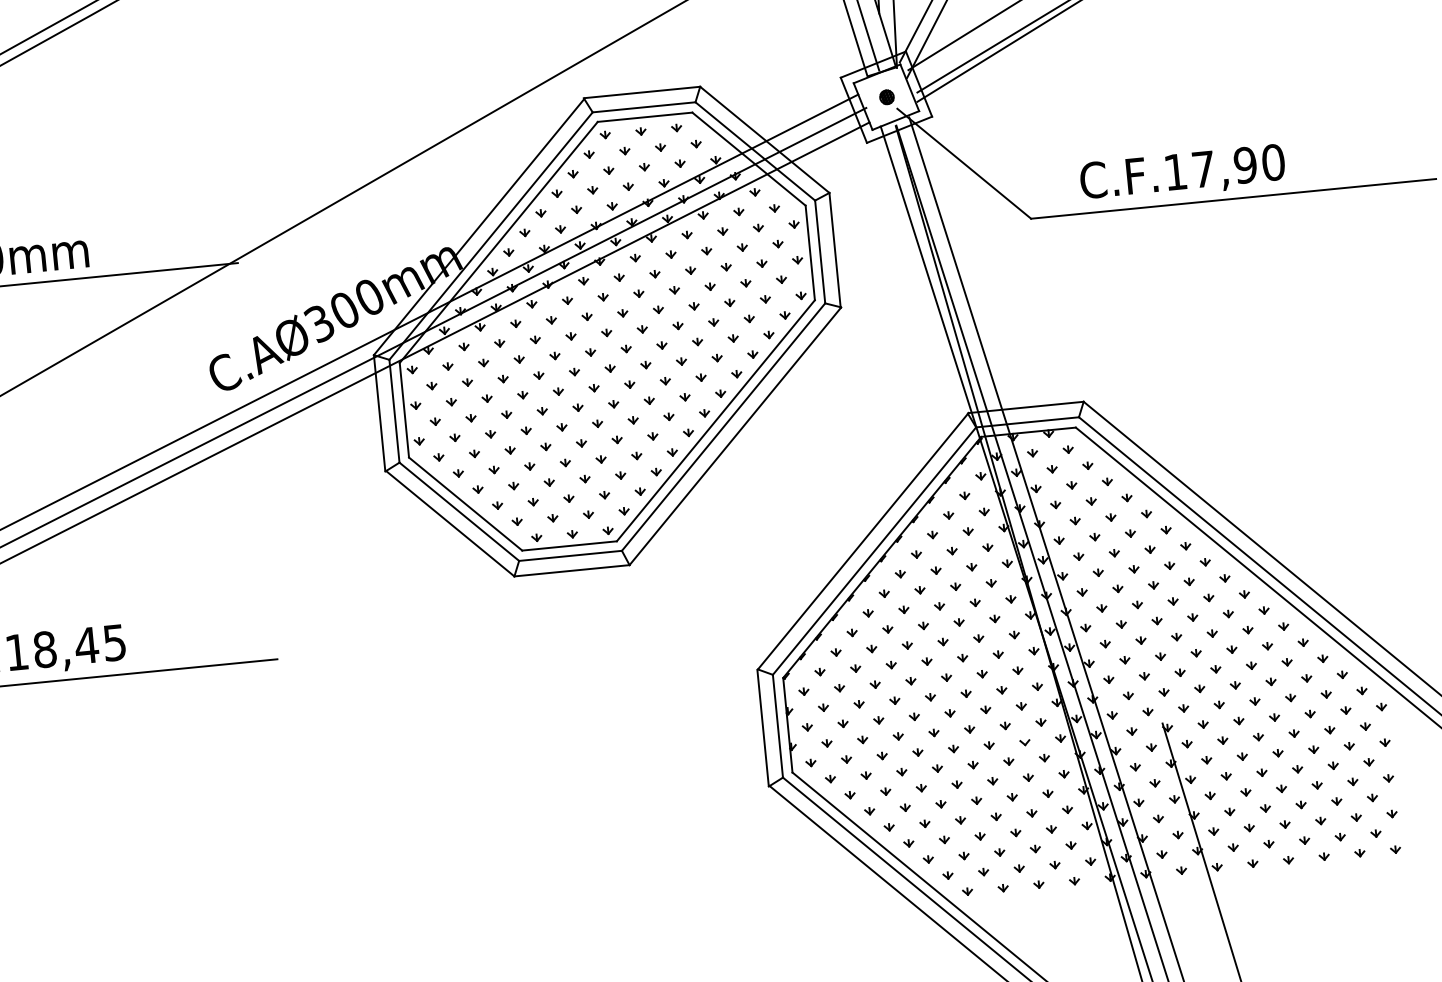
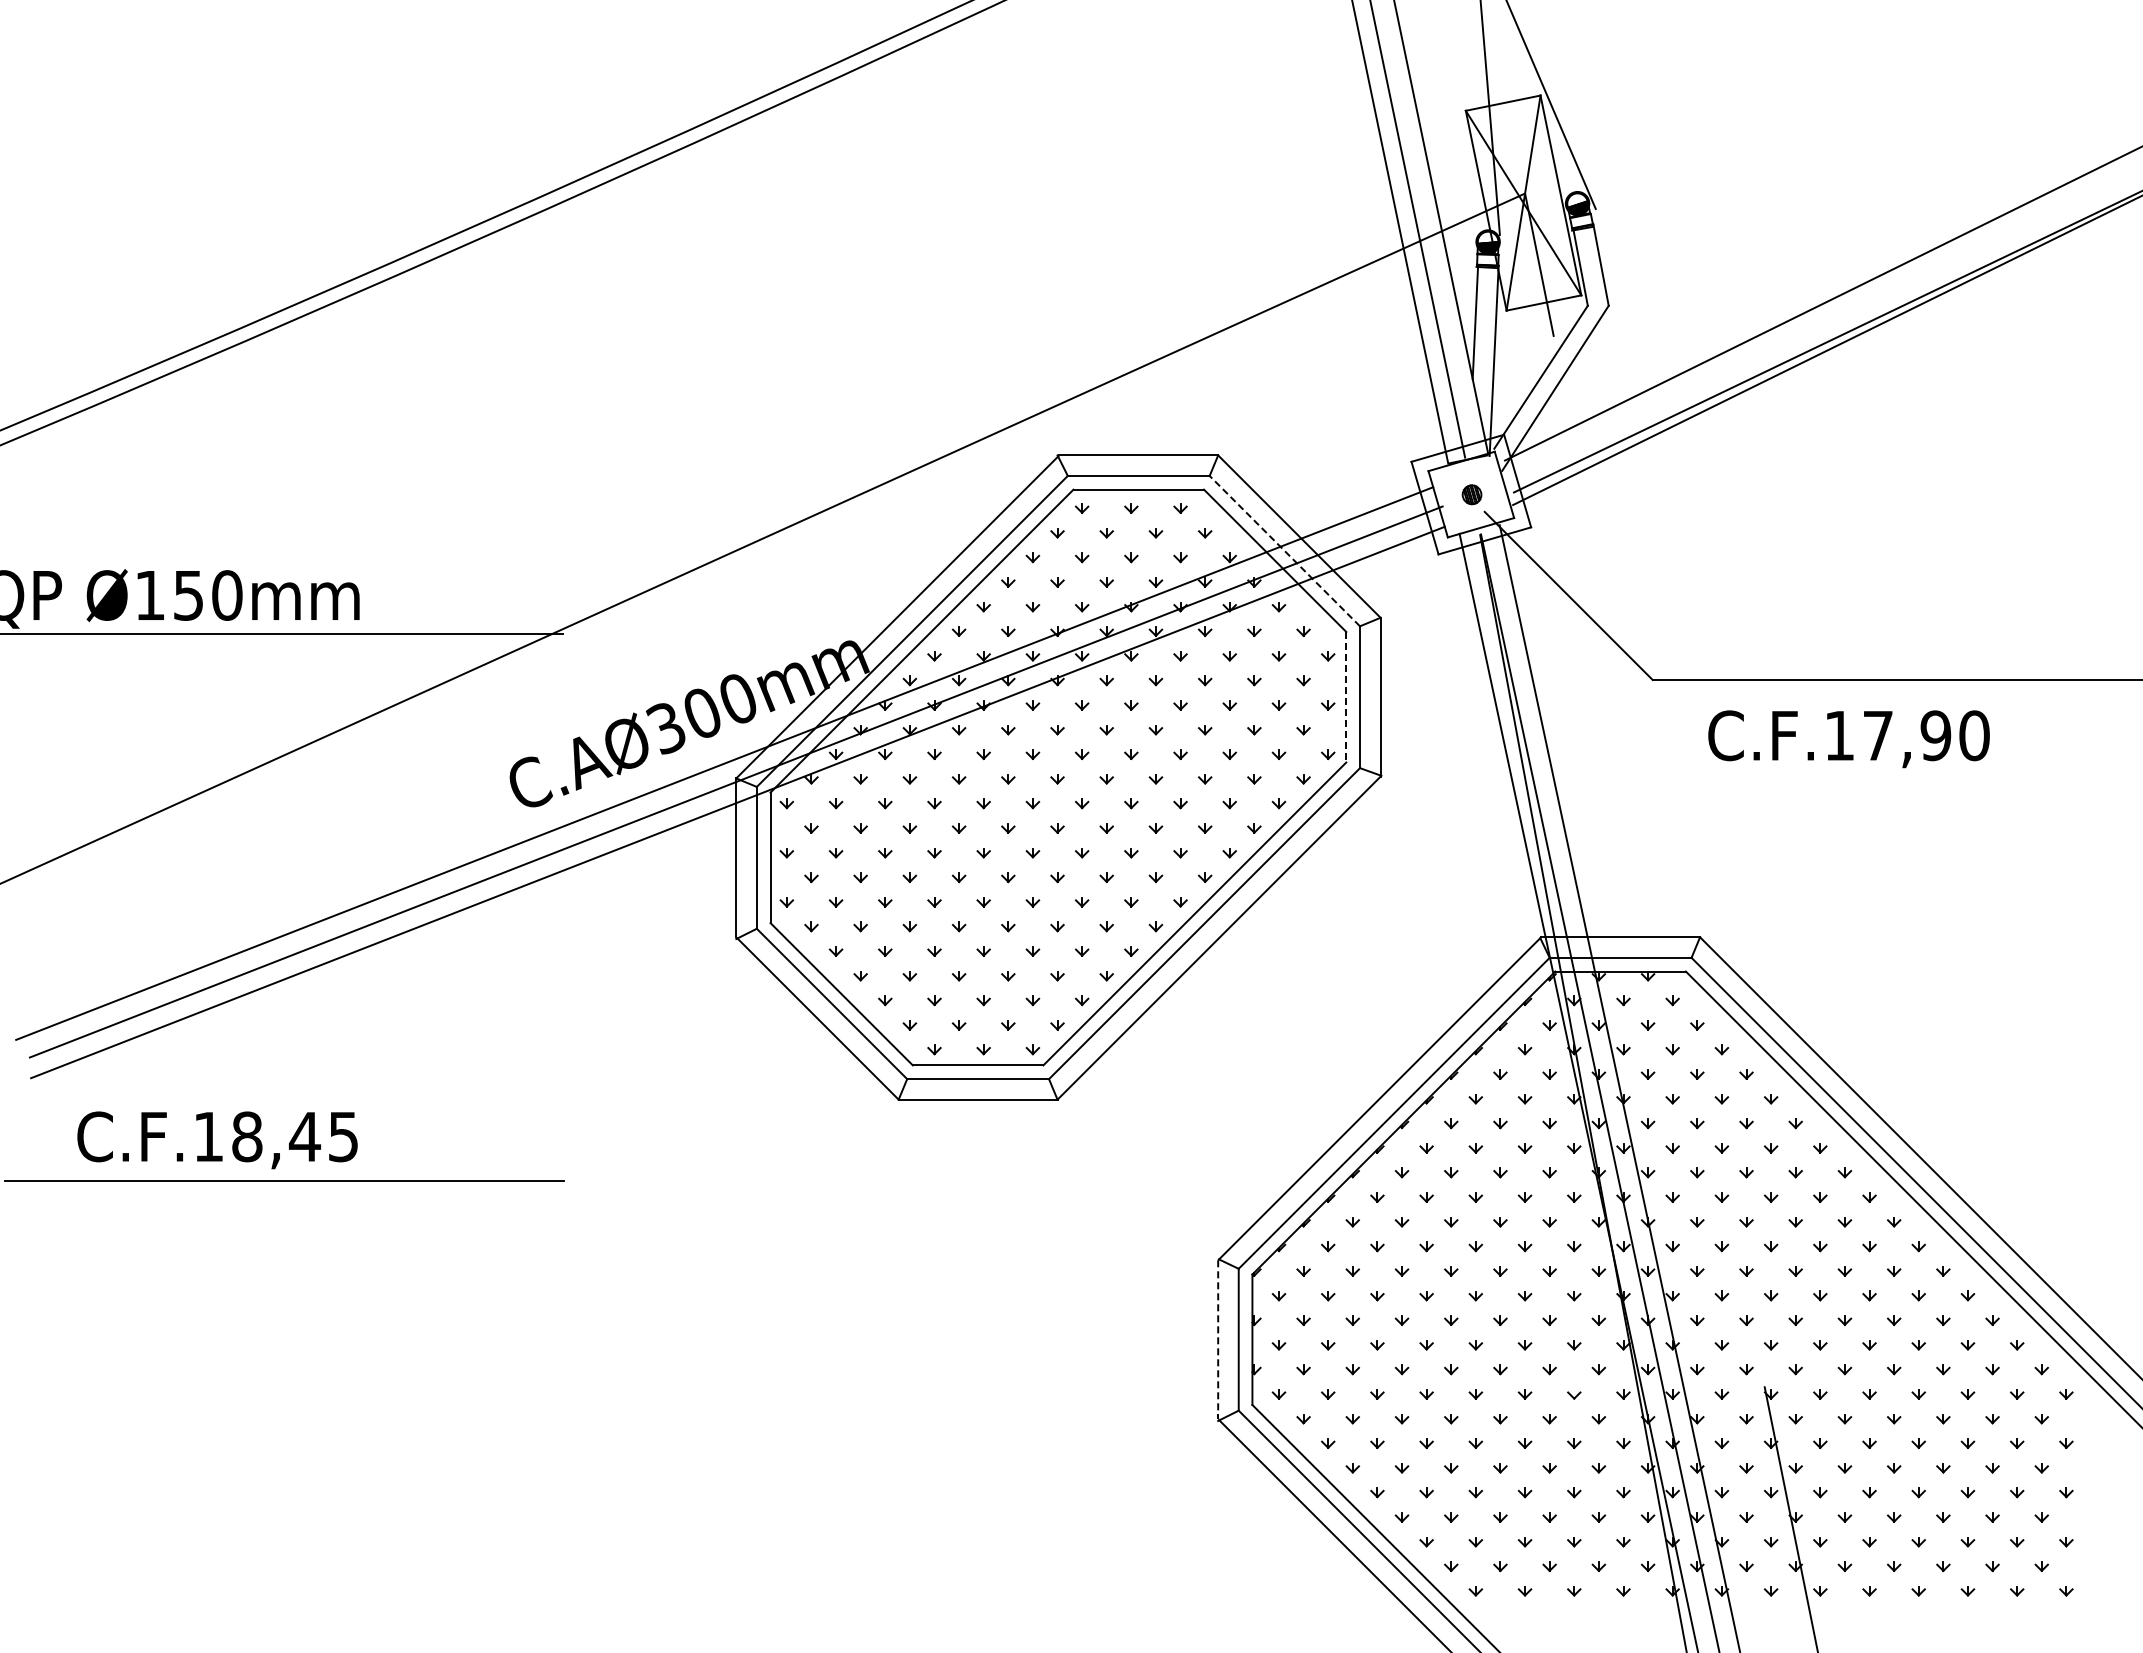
line: (755, 151) -> (1284, 550), solid -> dashed
text: (1182, 174) -> (1848, 739), moved
line: (810, 253) -> (1346, 697), solid -> dashed
line: (763, 728) -> (1218, 1340), solid -> dashed

